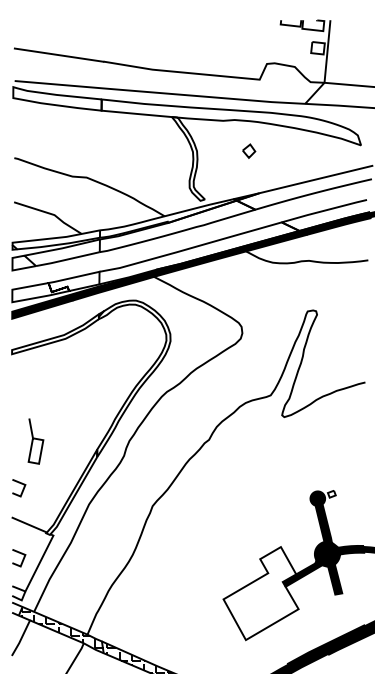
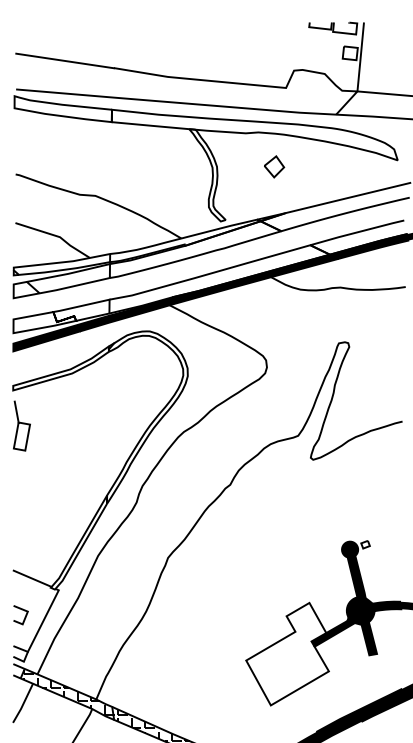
part: (248, 150) -> (273, 166), size x1.43
curve: (35, 439) -> (21, 423), moved
line: (22, 489) -> (24, 539), removed

